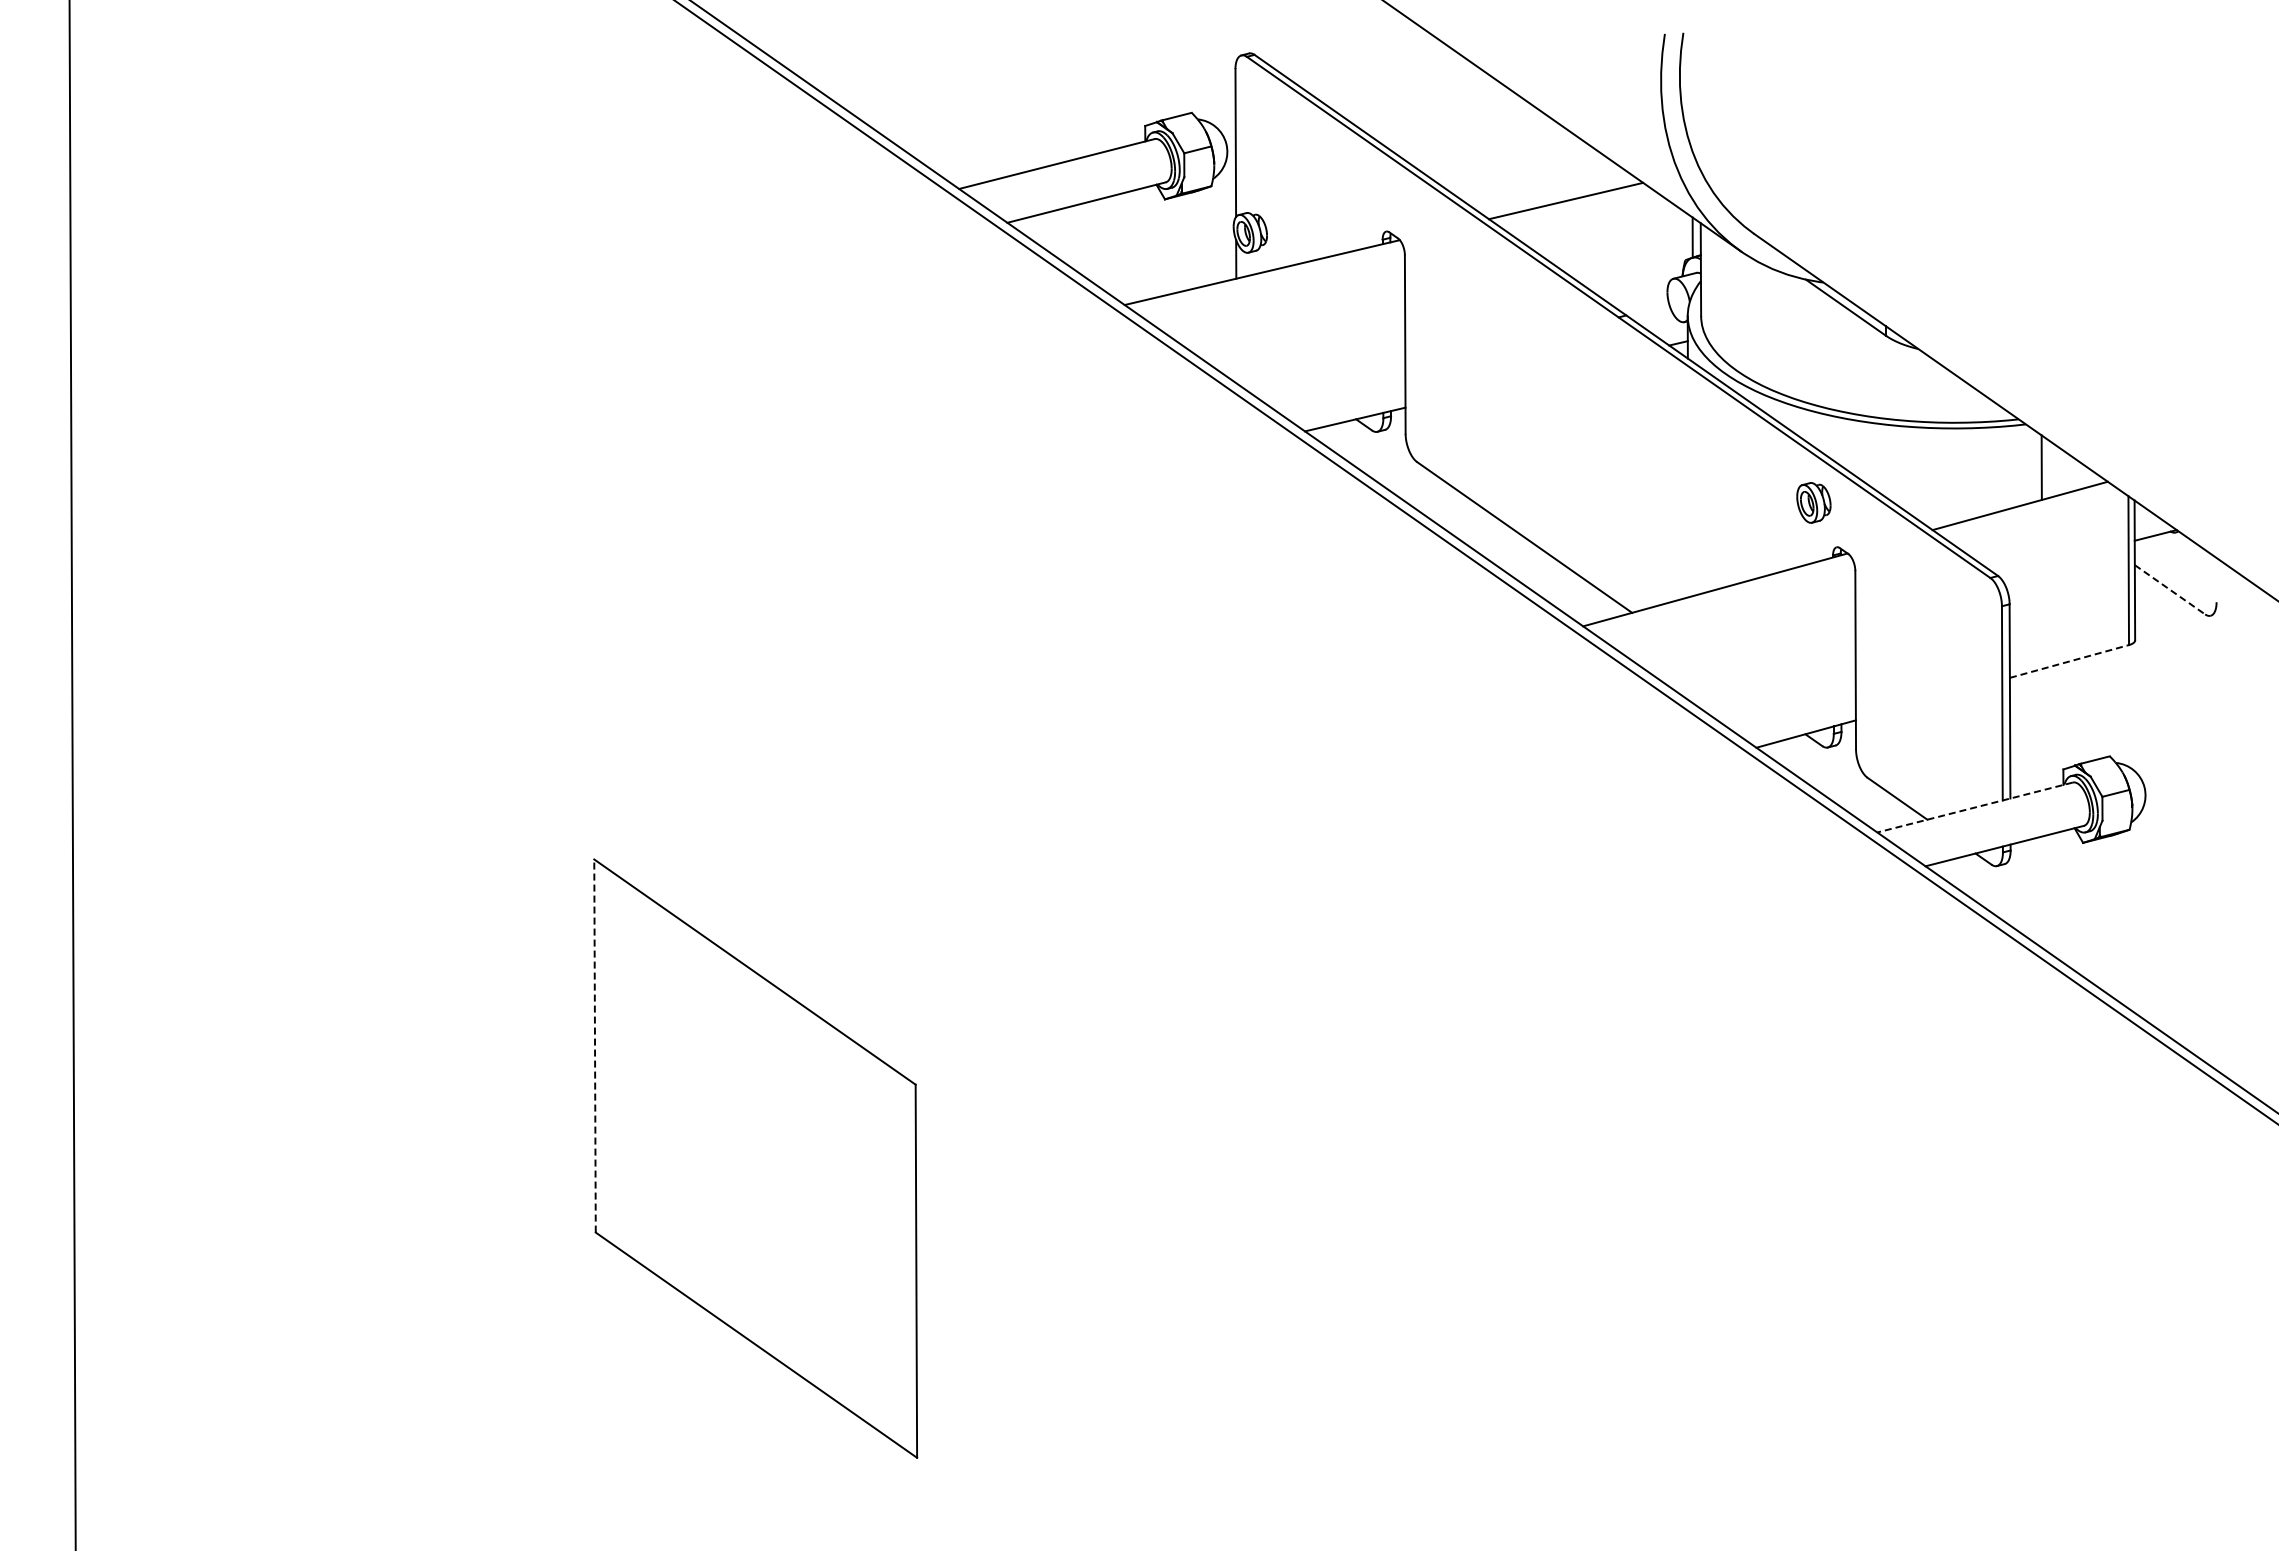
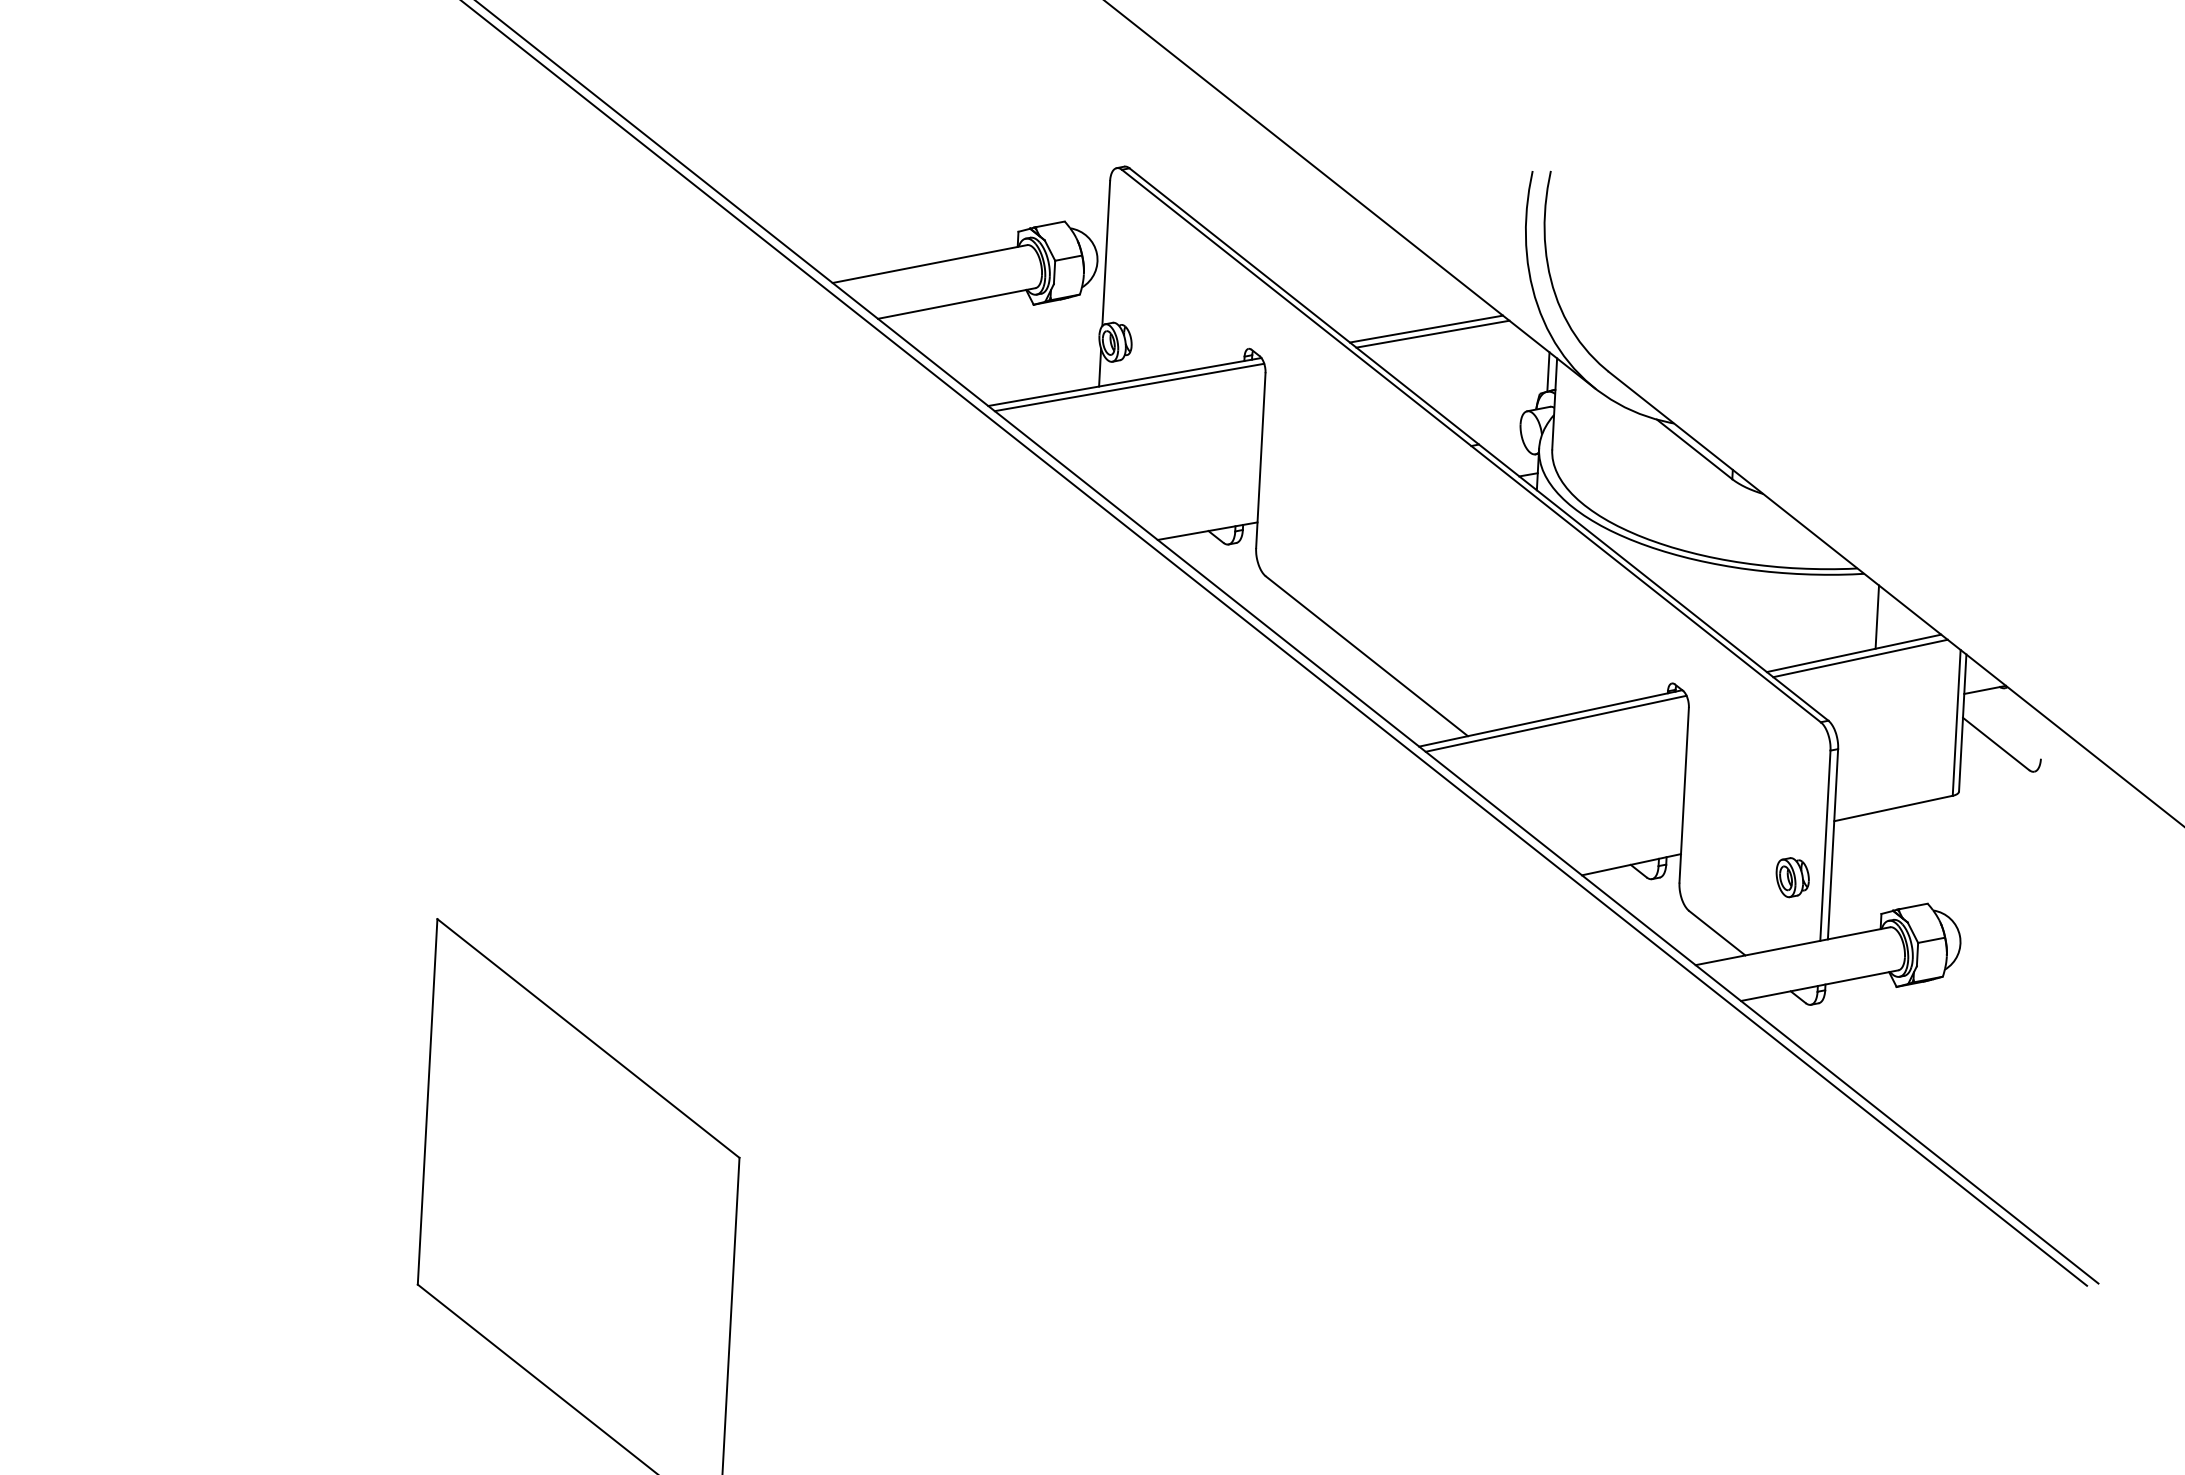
line: (1572, 205) -> (1432, 333), added
line: (1267, 277) -> (1129, 387), added
part: (1813, 502) -> (1792, 877), moved
line: (2026, 510) -> (1859, 658), added
line: (2170, 589) -> (1996, 743), dashed -> solid
line: (1721, 594) -> (1556, 723), added
line: (2069, 661) -> (1893, 808), dashed -> solid
line: (1975, 807) -> (1793, 946), dashed -> solid
line: (595, 1046) -> (428, 1102), dashed -> solid

